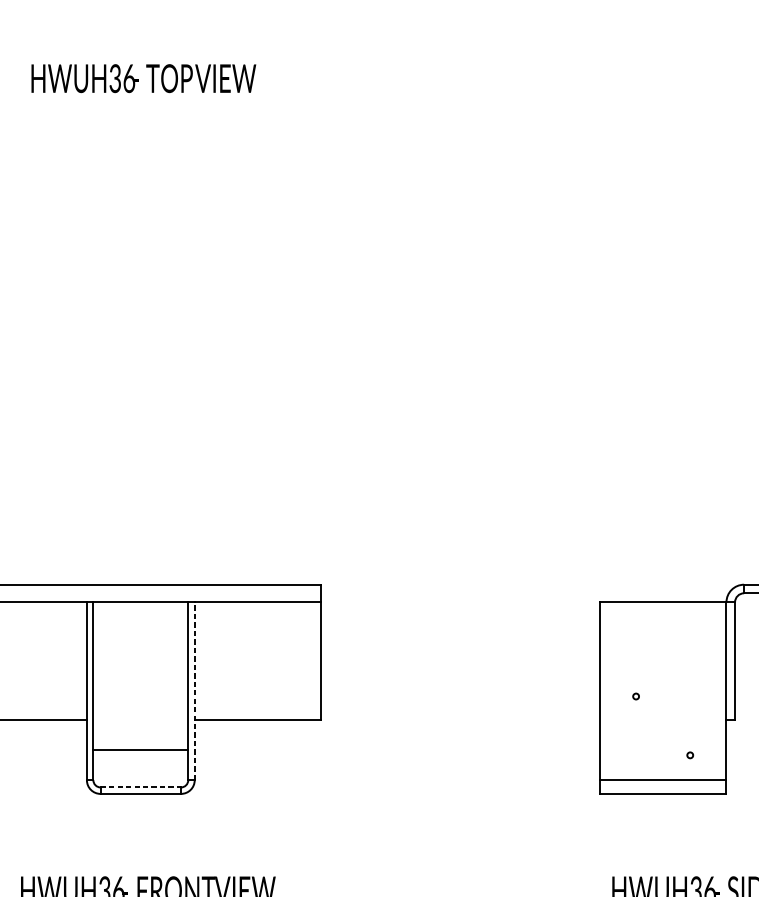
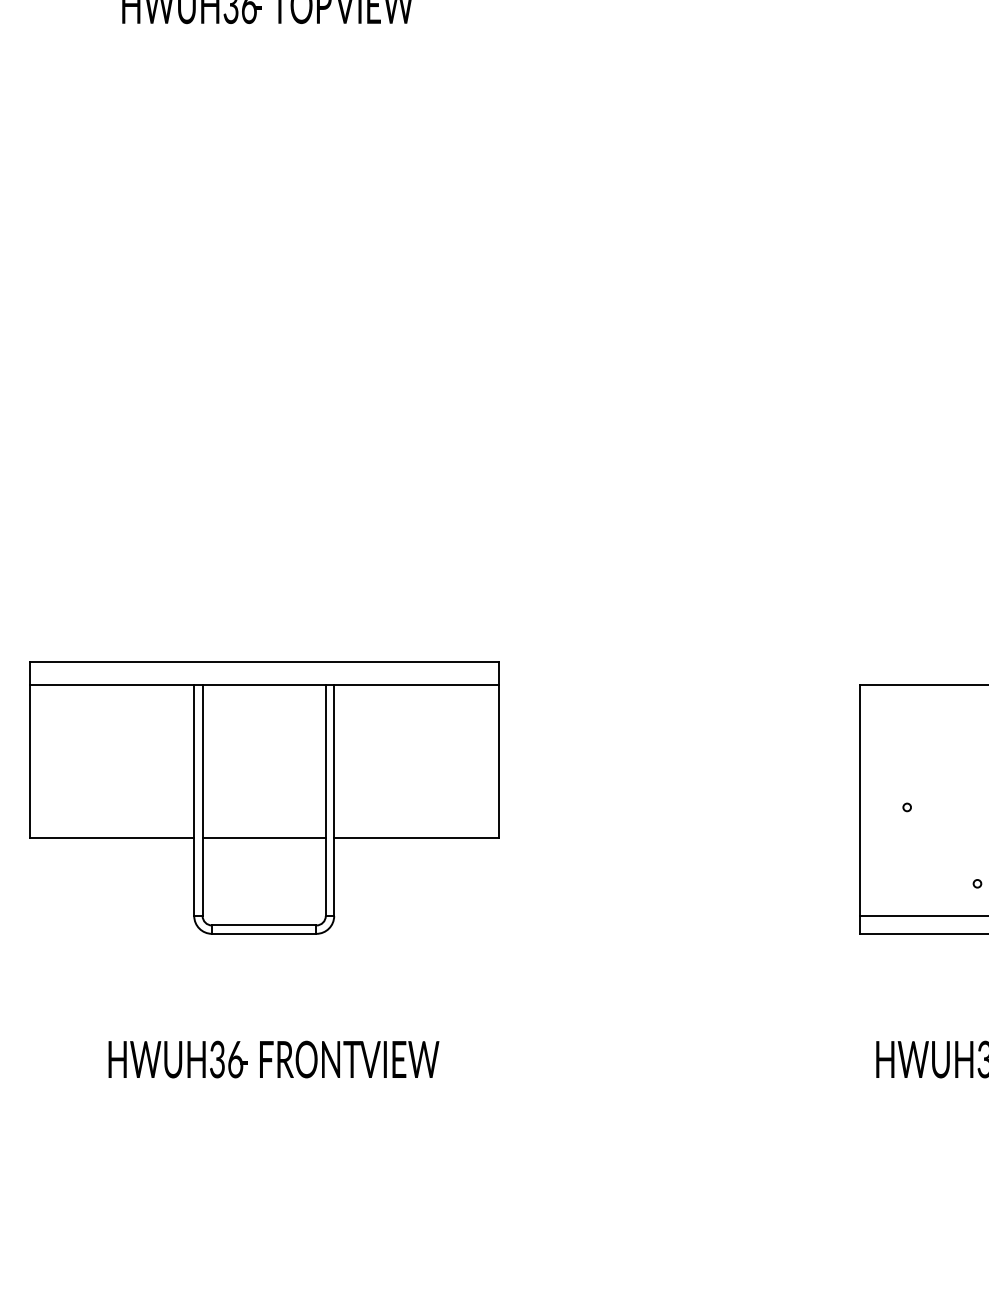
line: (194, 691) -> (334, 800), dashed -> solid
line: (140, 749) -> (263, 837), moved
line: (141, 787) -> (264, 925), dashed -> solid

